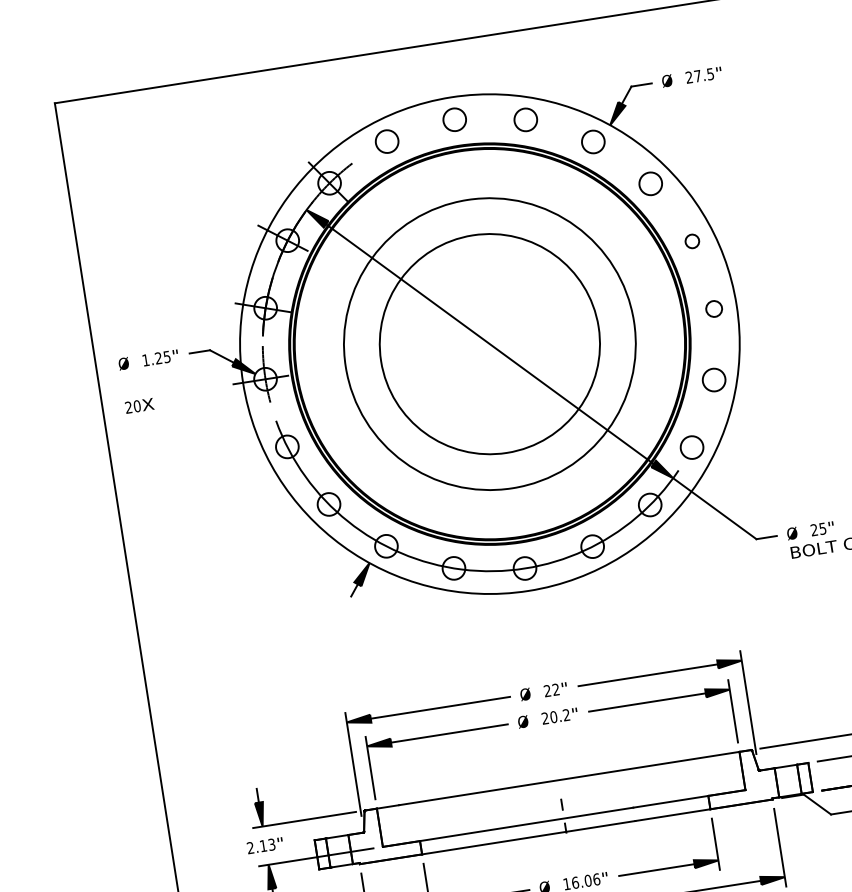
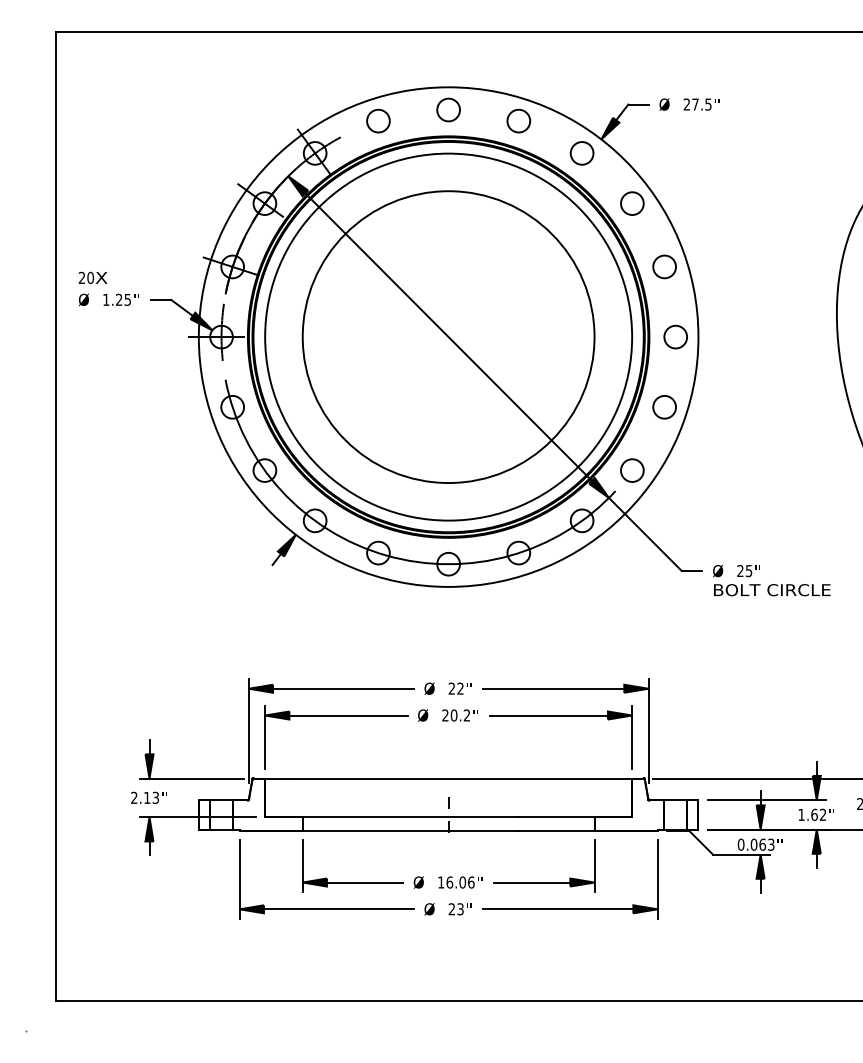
circle: (692, 240) -> (664, 266), size x1.67
circle: (713, 308) -> (675, 336), size x1.43
circle: (489, 343) -> (448, 336), size x1.67
text: (139, 405) -> (92, 277), moved

